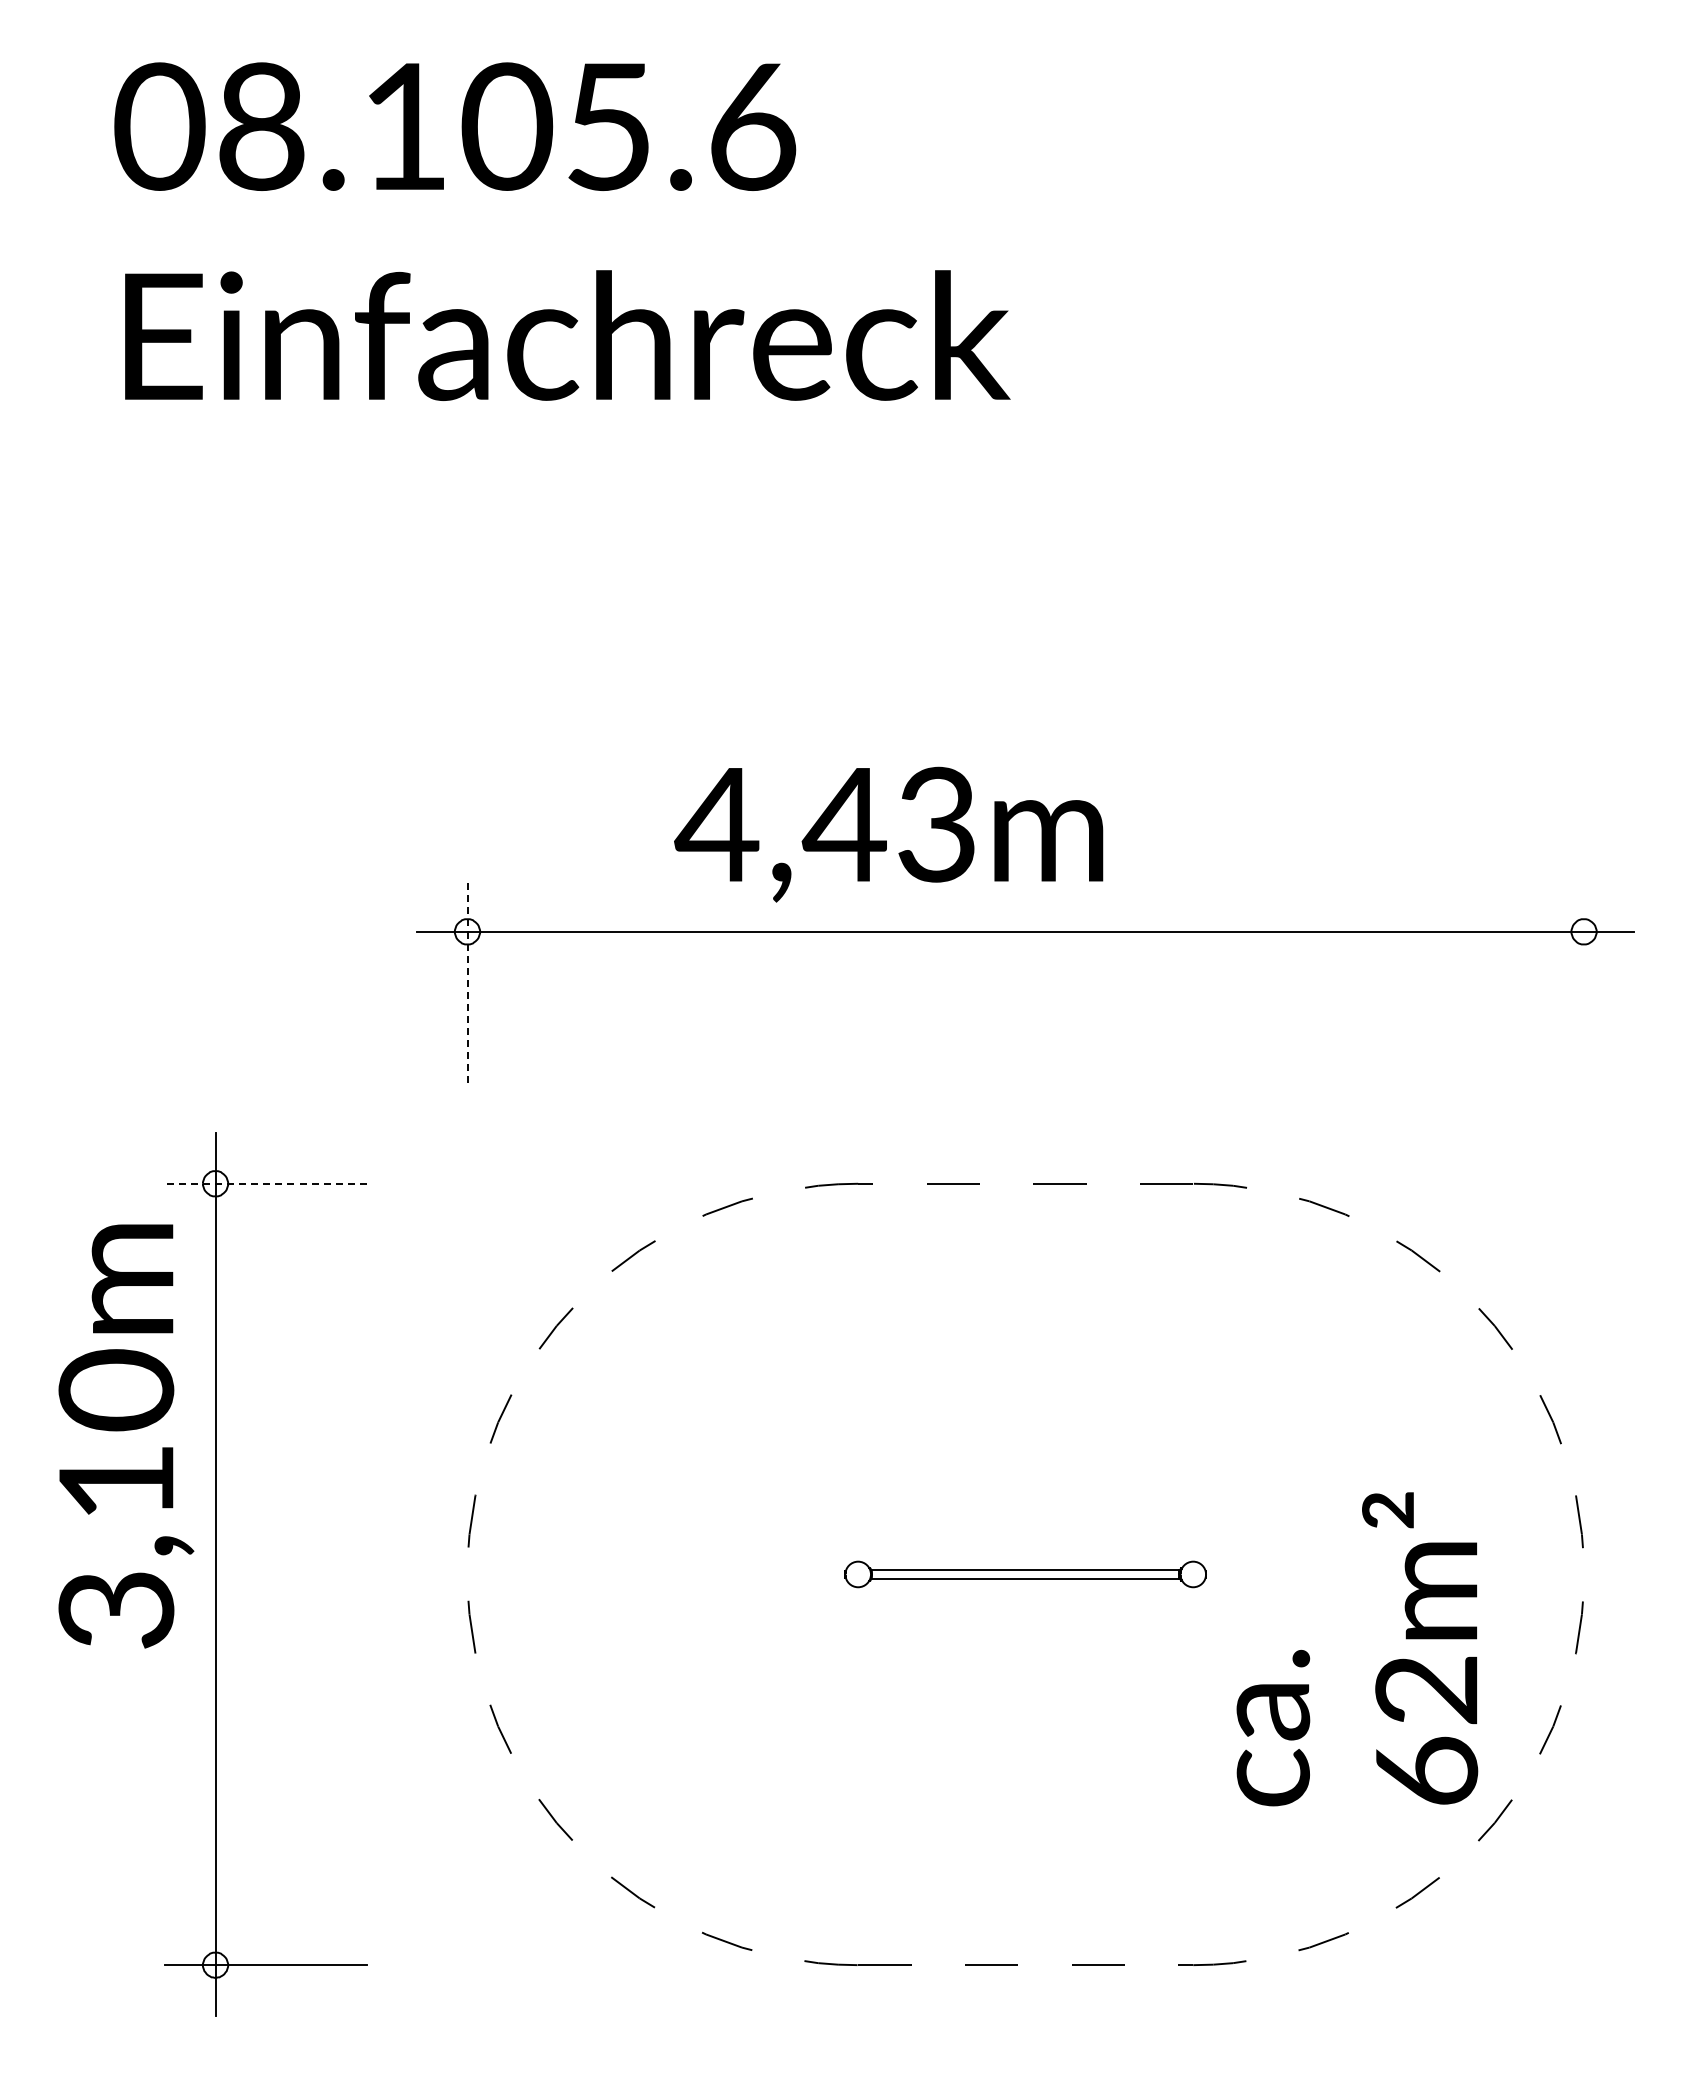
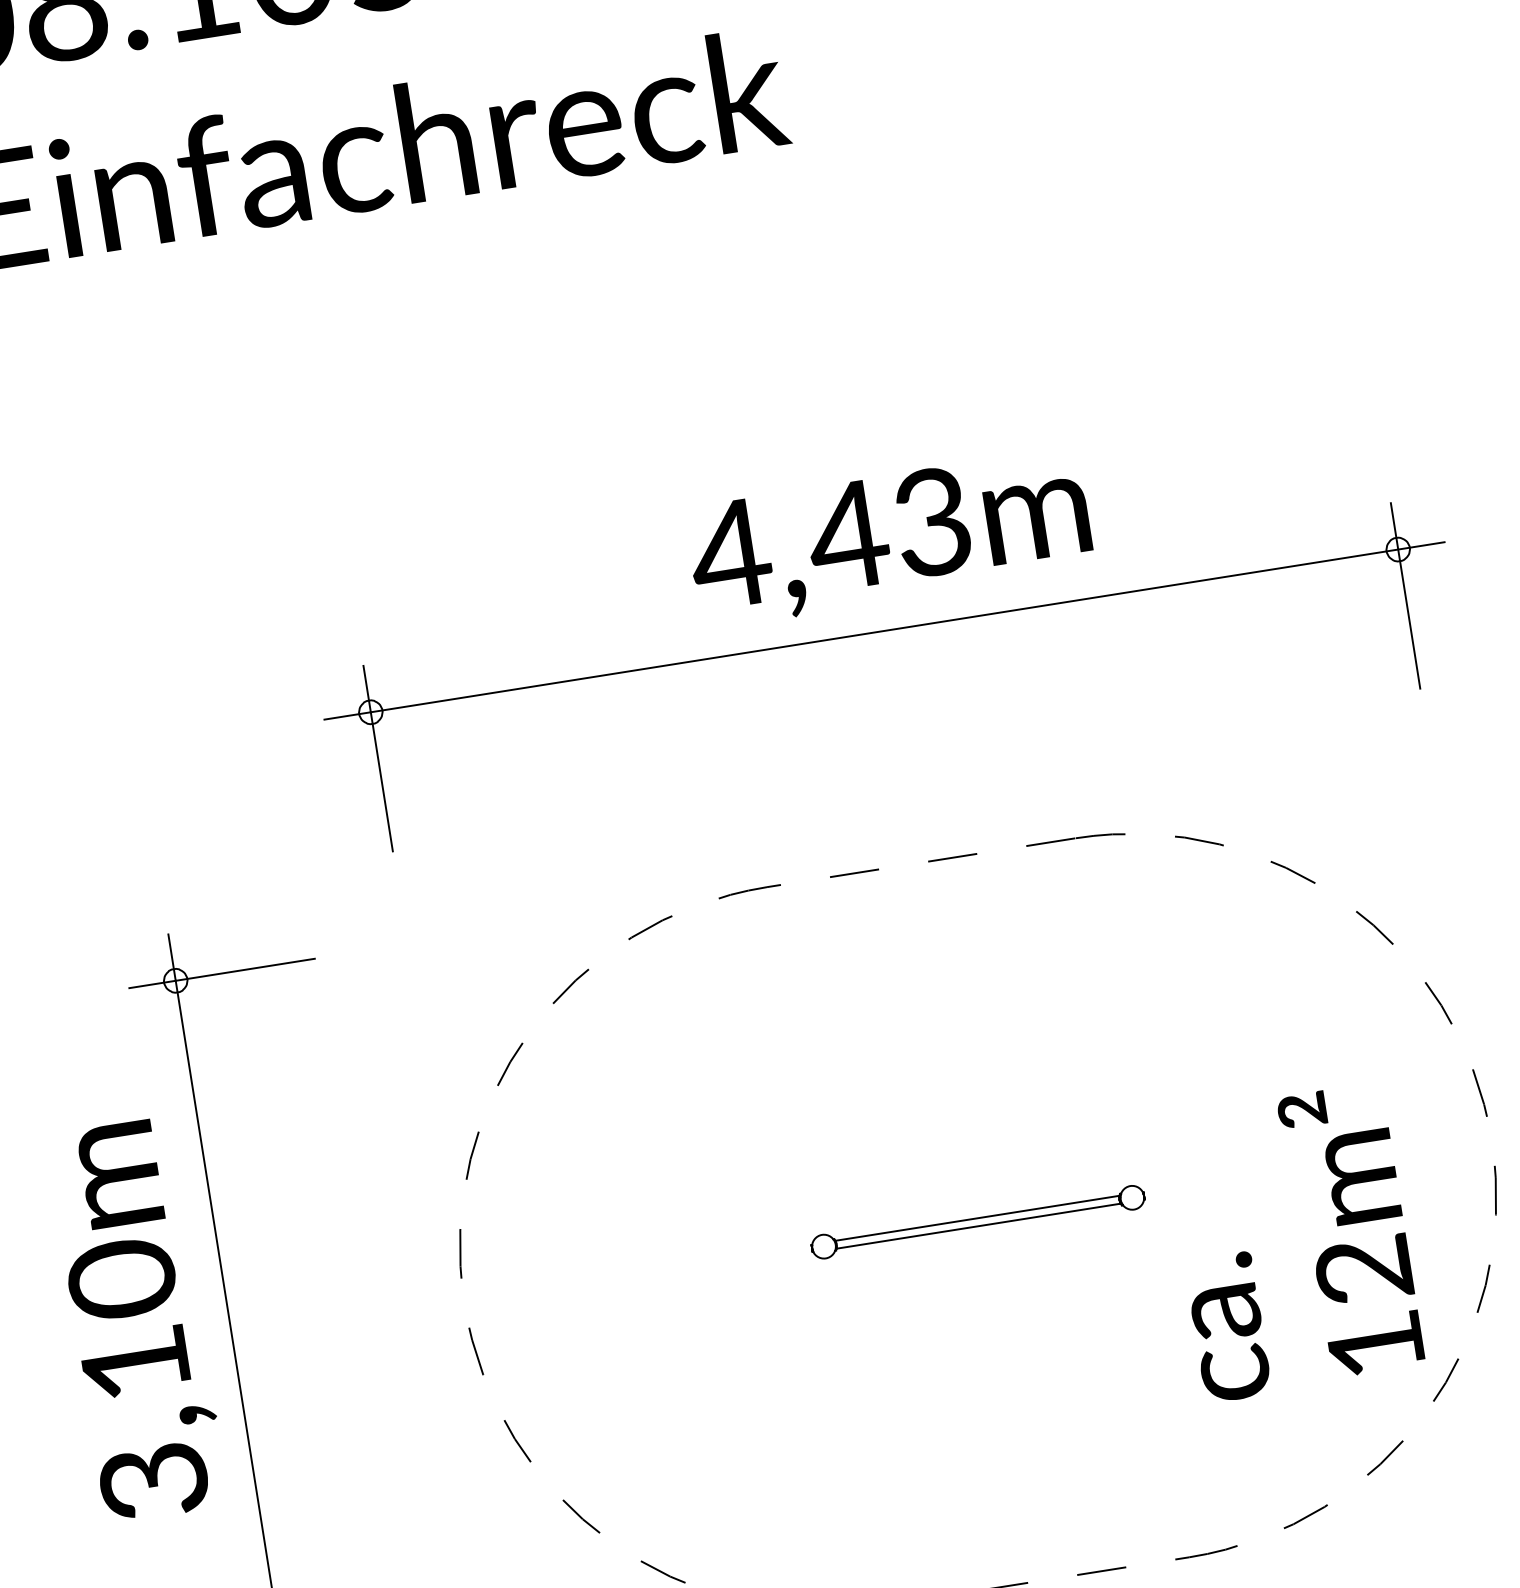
text: (888, 834) -> (889, 538), moved
line: (1584, 981) -> (1405, 595), added
line: (467, 982) -> (378, 758), dashed -> solid
line: (265, 1183) -> (221, 973), dashed -> solid
text: (126, 1436) -> (137, 1320), moved
text: (1427, 1770) -> (1376, 1344), 62m² -> 12m²

